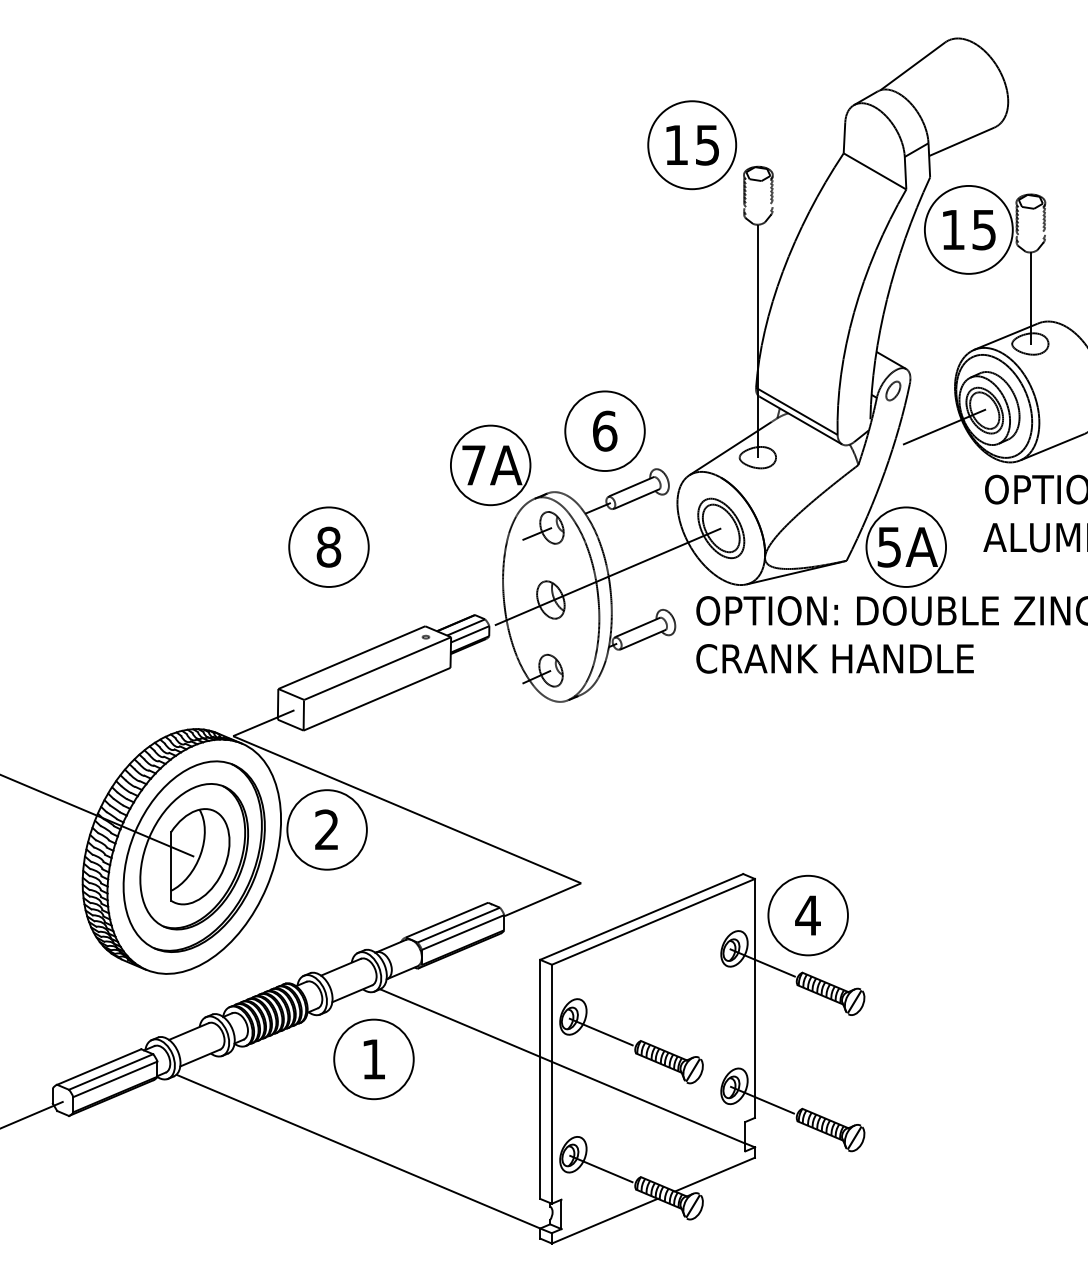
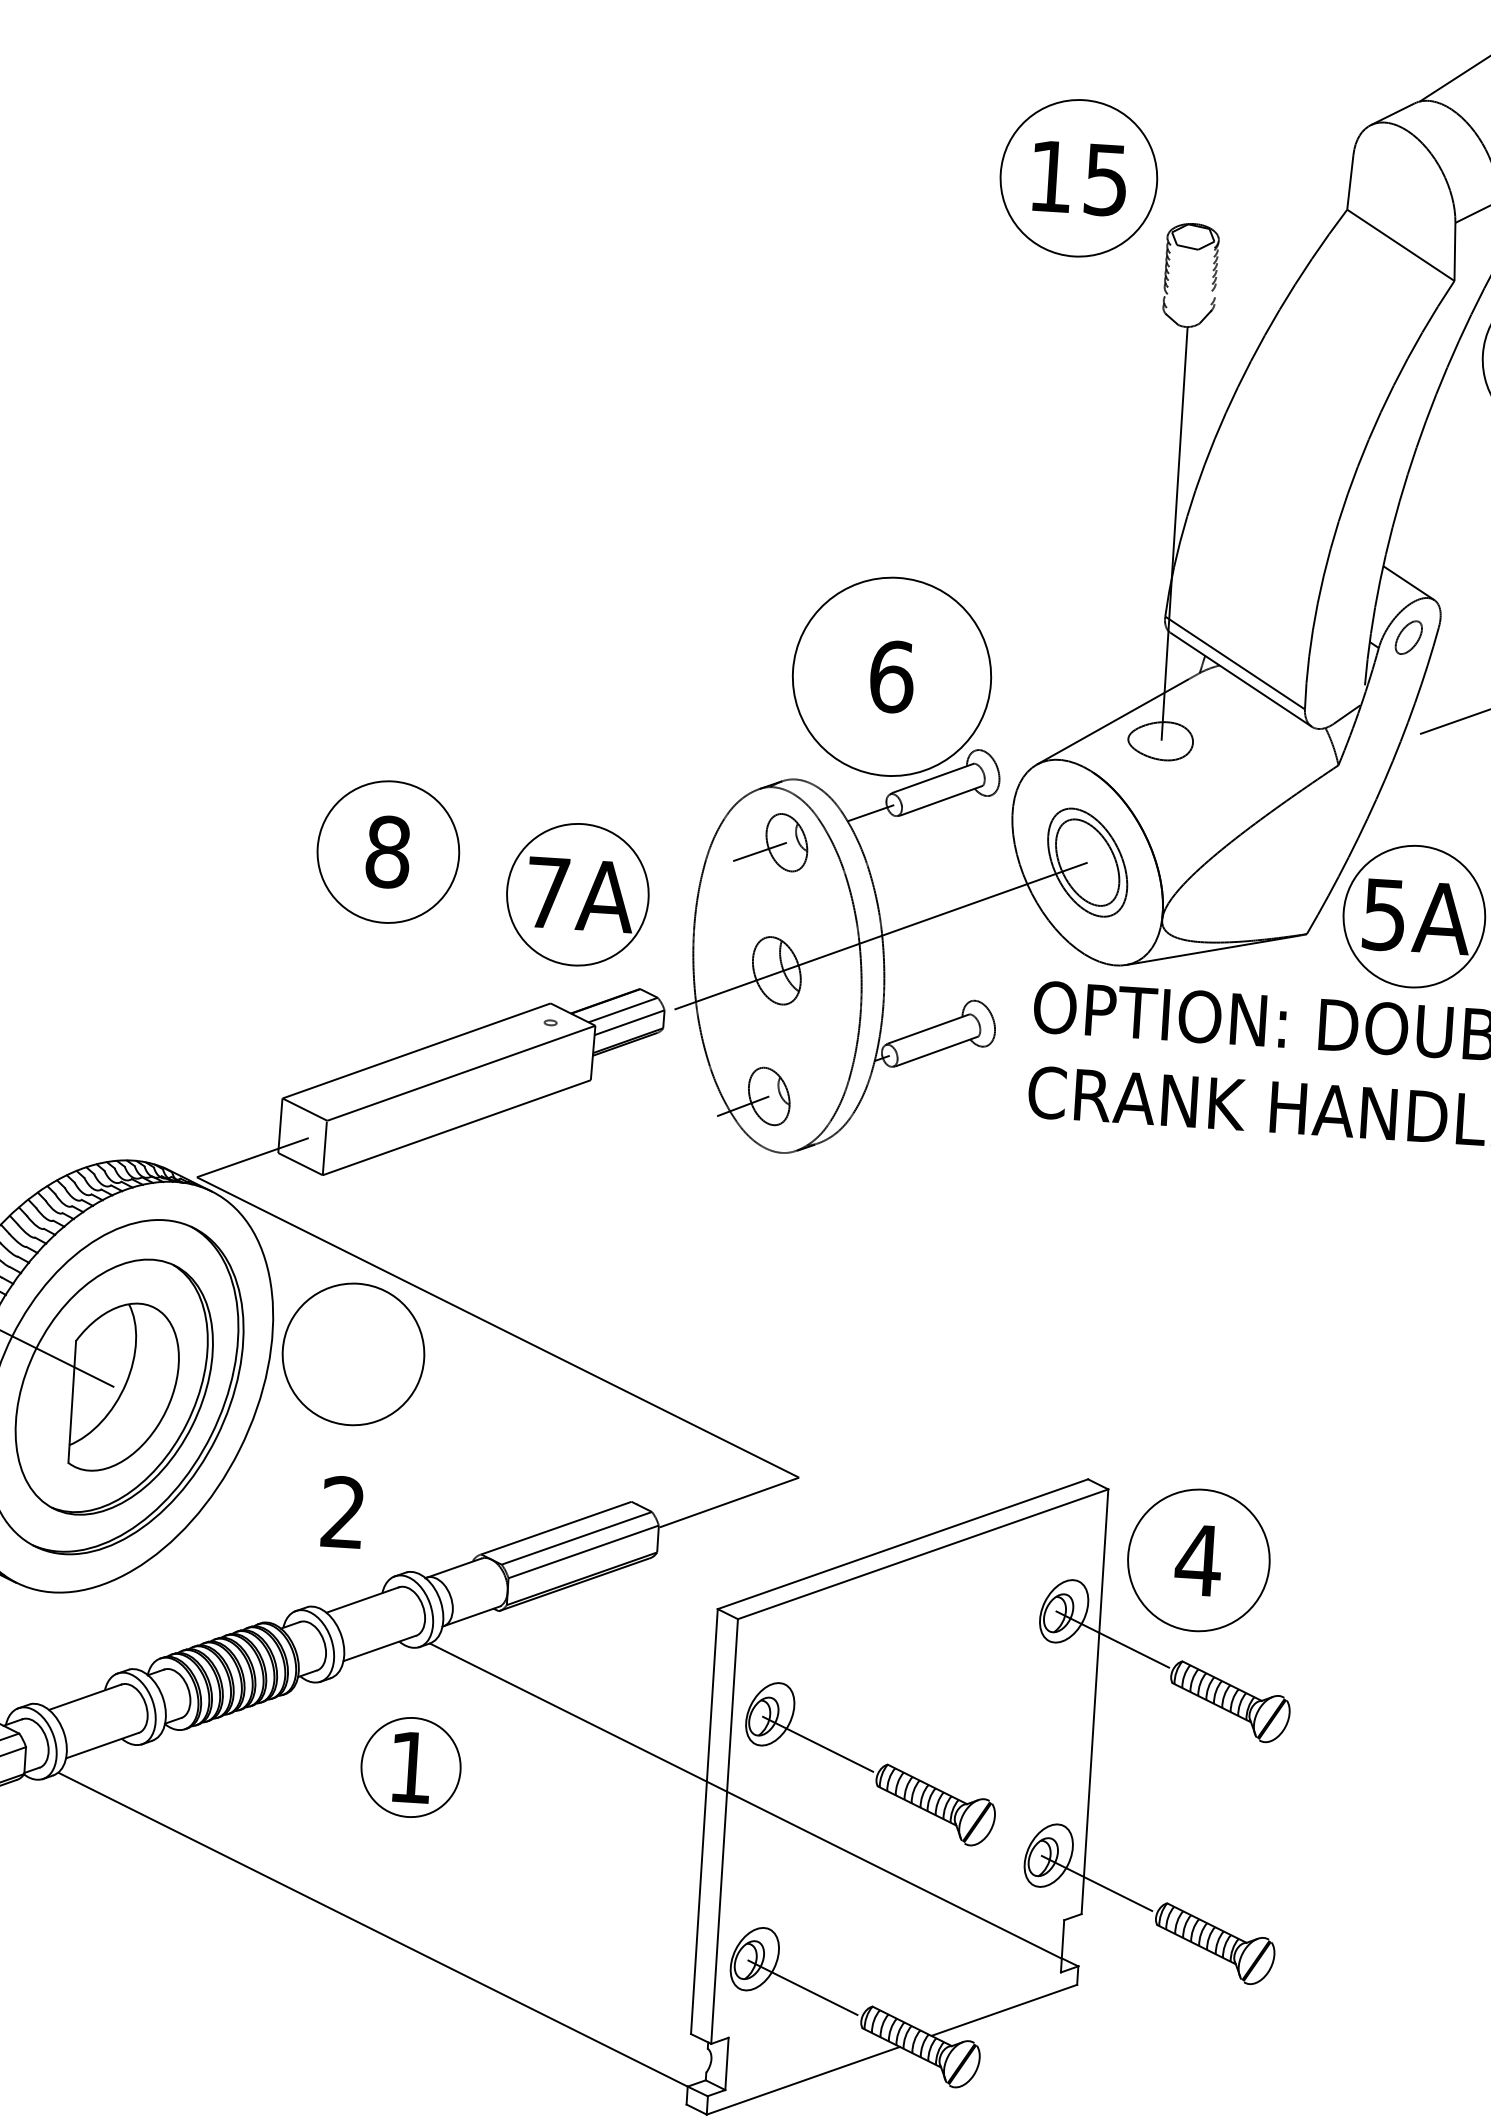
circle: (604, 431) -> (890, 677), size x1.4
part: (490, 465) -> (577, 894), moved
text: (326, 829) -> (342, 1511), moved
circle: (373, 1059) -> (410, 1767), size x0.7

